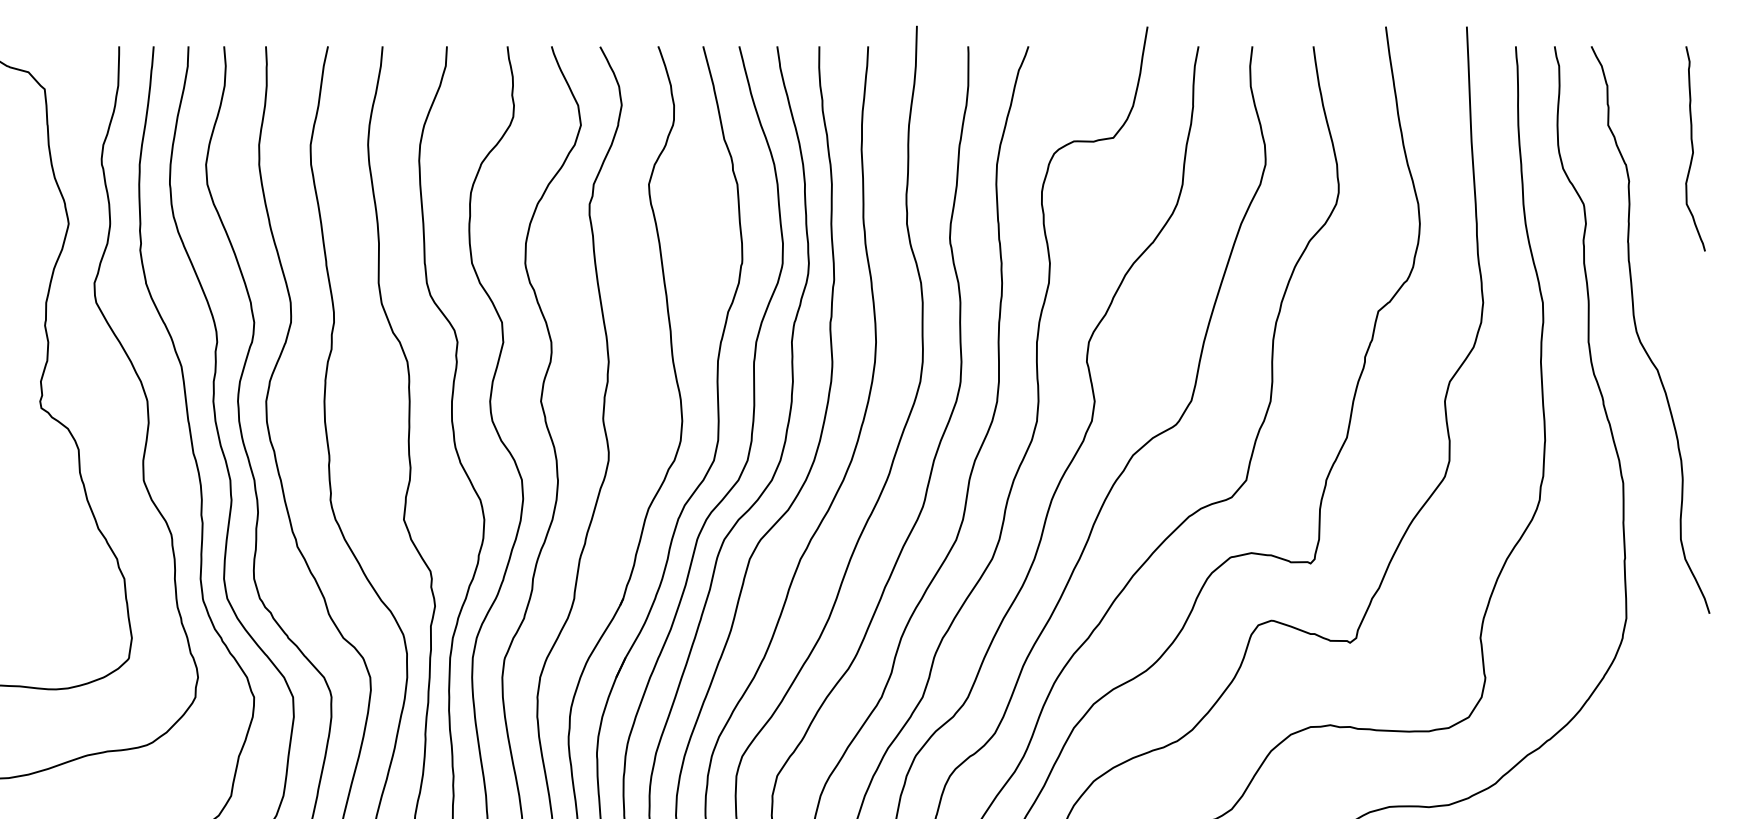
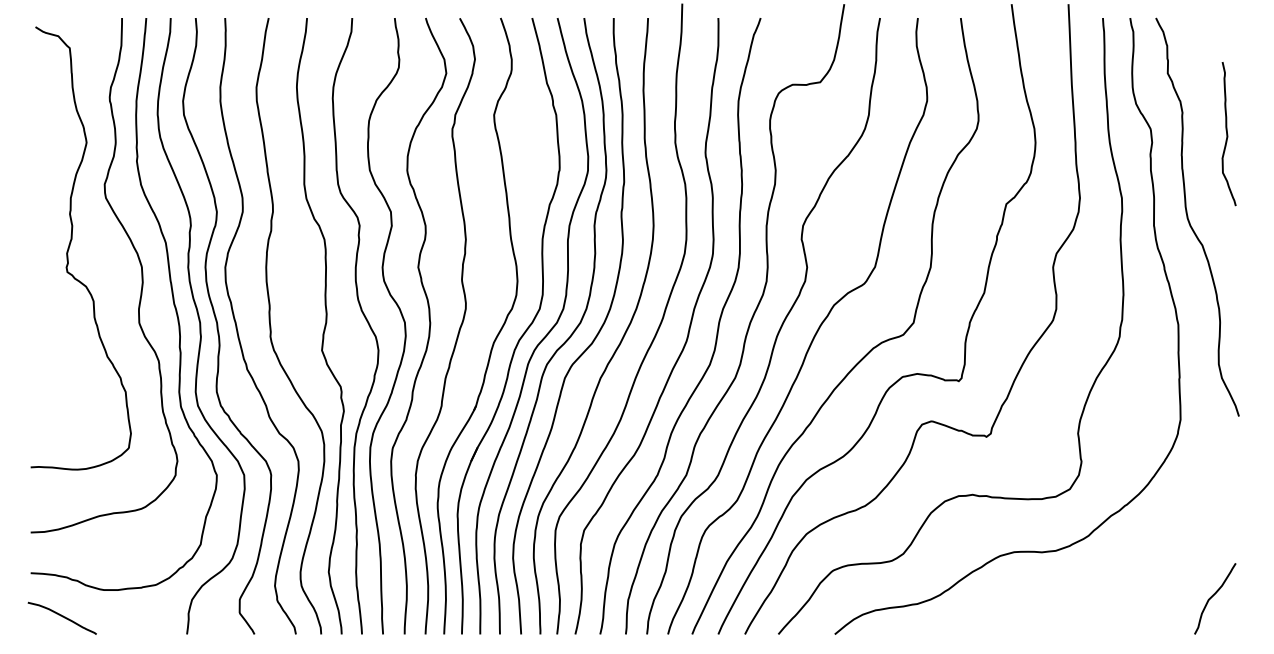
curve: (1694, 149) -> (1228, 134), moved

